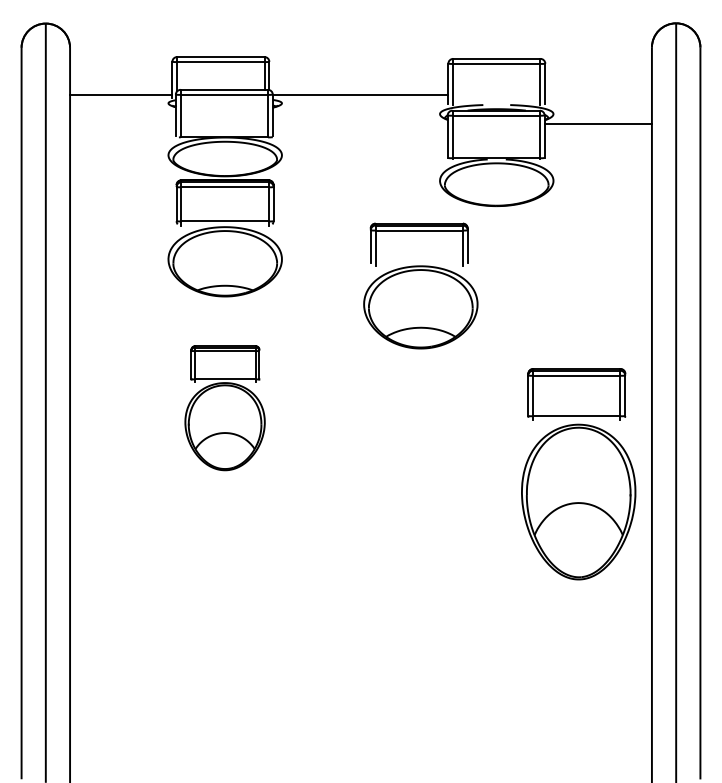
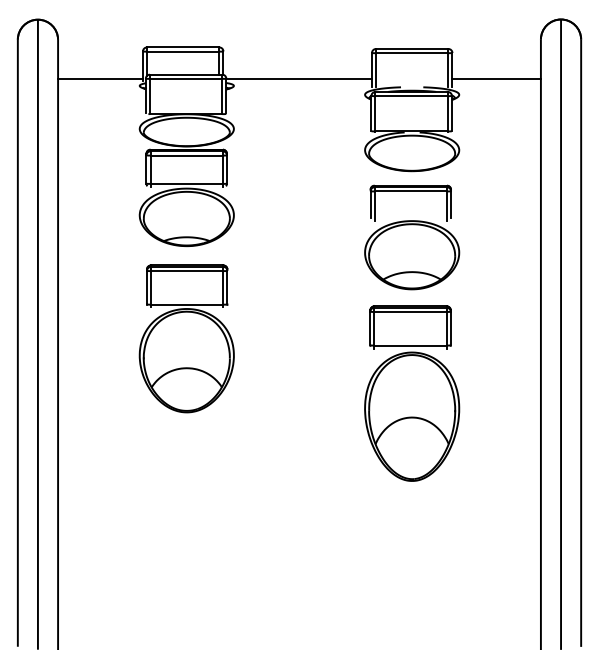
line: (598, 124) -> (496, 79), moved
part: (421, 286) -> (412, 237), moved
part: (224, 407) -> (186, 338), size x1.43
part: (579, 474) -> (412, 393), moved

